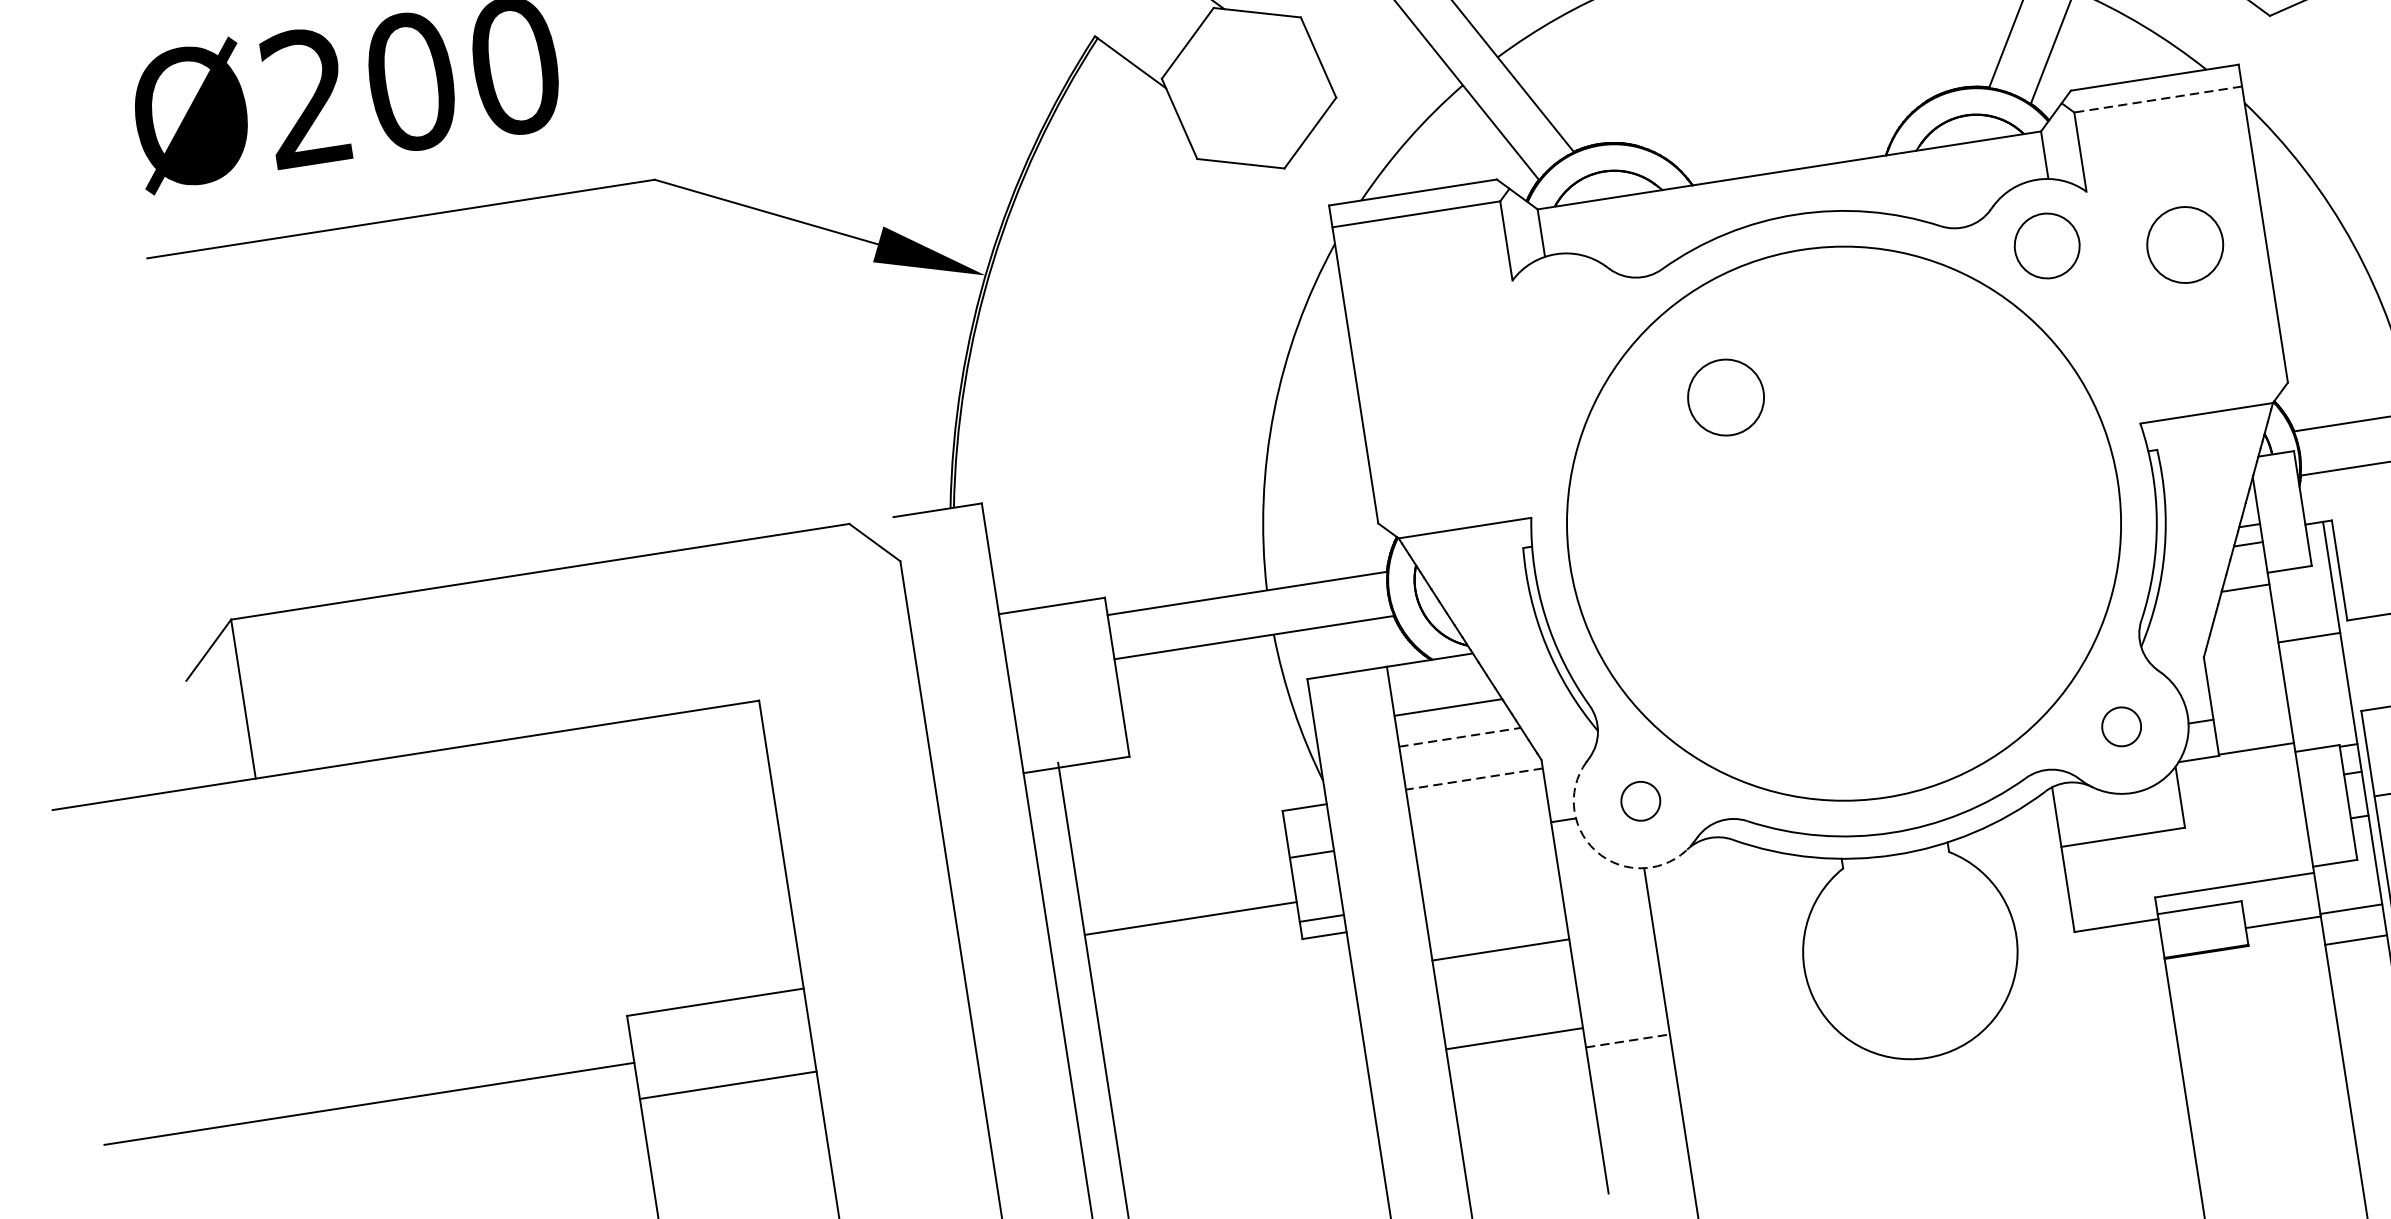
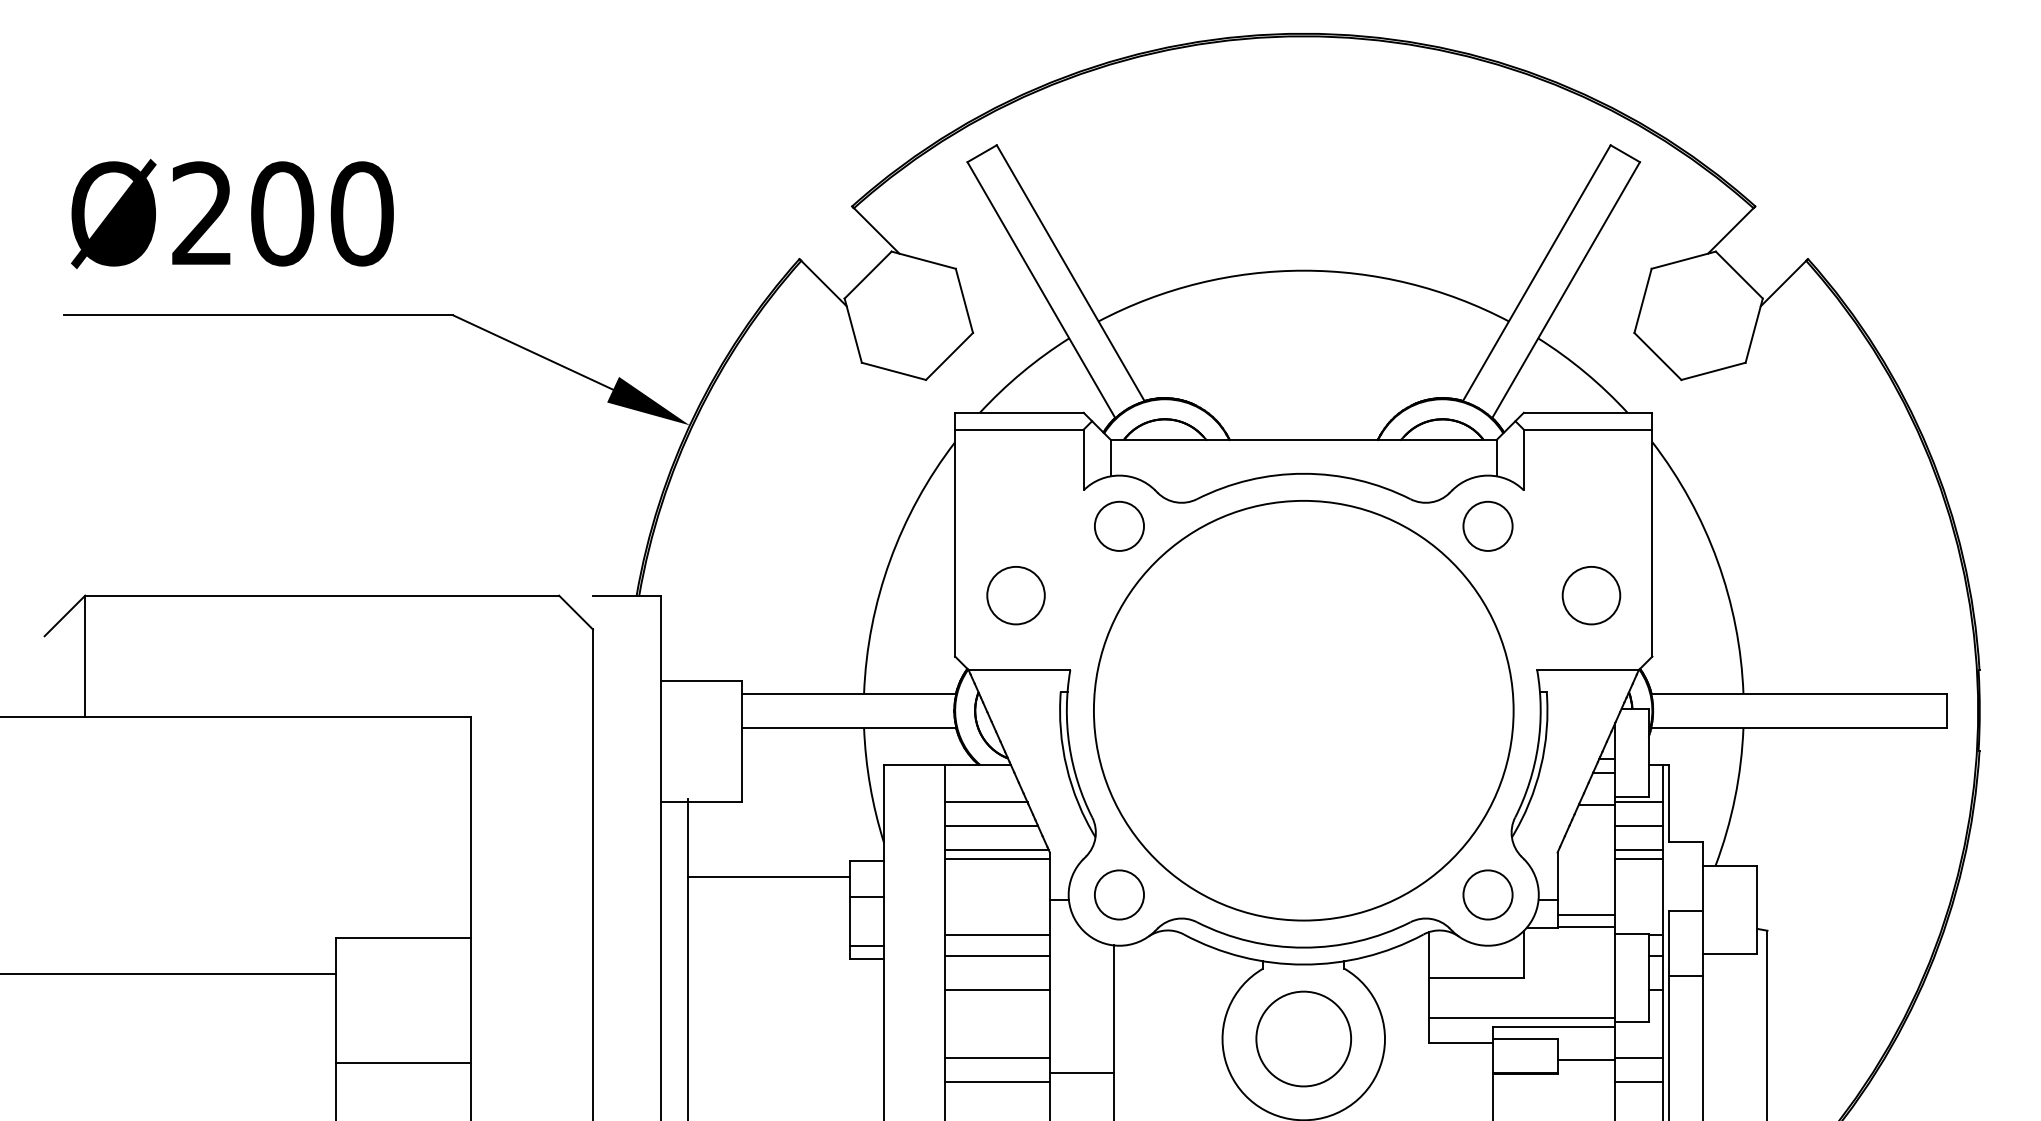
line: (2157, 99) -> (1587, 429), dashed -> solid
circle: (2185, 244) -> (1591, 595), moved
circle: (1566, 319) -> (1119, 525), added
circle: (1725, 397) -> (1015, 595), moved
line: (2299, 575) -> (1638, 802), added
line: (2304, 607) -> (1638, 826), added
line: (2310, 650) -> (1638, 859), added
circle: (2120, 726) -> (1487, 894), size x1.67
line: (2254, 732) -> (1586, 914), added
line: (1460, 737) -> (991, 826), dashed -> solid
line: (1471, 766) -> (996, 849), added
line: (1473, 779) -> (996, 859), dashed -> solid
circle: (1640, 800) -> (1119, 894), size x1.67
arc: (1601, 854) -> (1083, 930), dashed -> solid
line: (1488, 878) -> (996, 935), added
line: (2191, 881) -> (1522, 1018), added
line: (1492, 906) -> (996, 956), added
line: (1190, 918) -> (768, 876), moved
circle: (1909, 951) -> (1303, 1038), added
line: (1628, 1040) -> (1082, 1072), dashed -> solid
line: (1518, 1069) -> (996, 1081), added
line: (728, 1084) -> (403, 1062), moved

